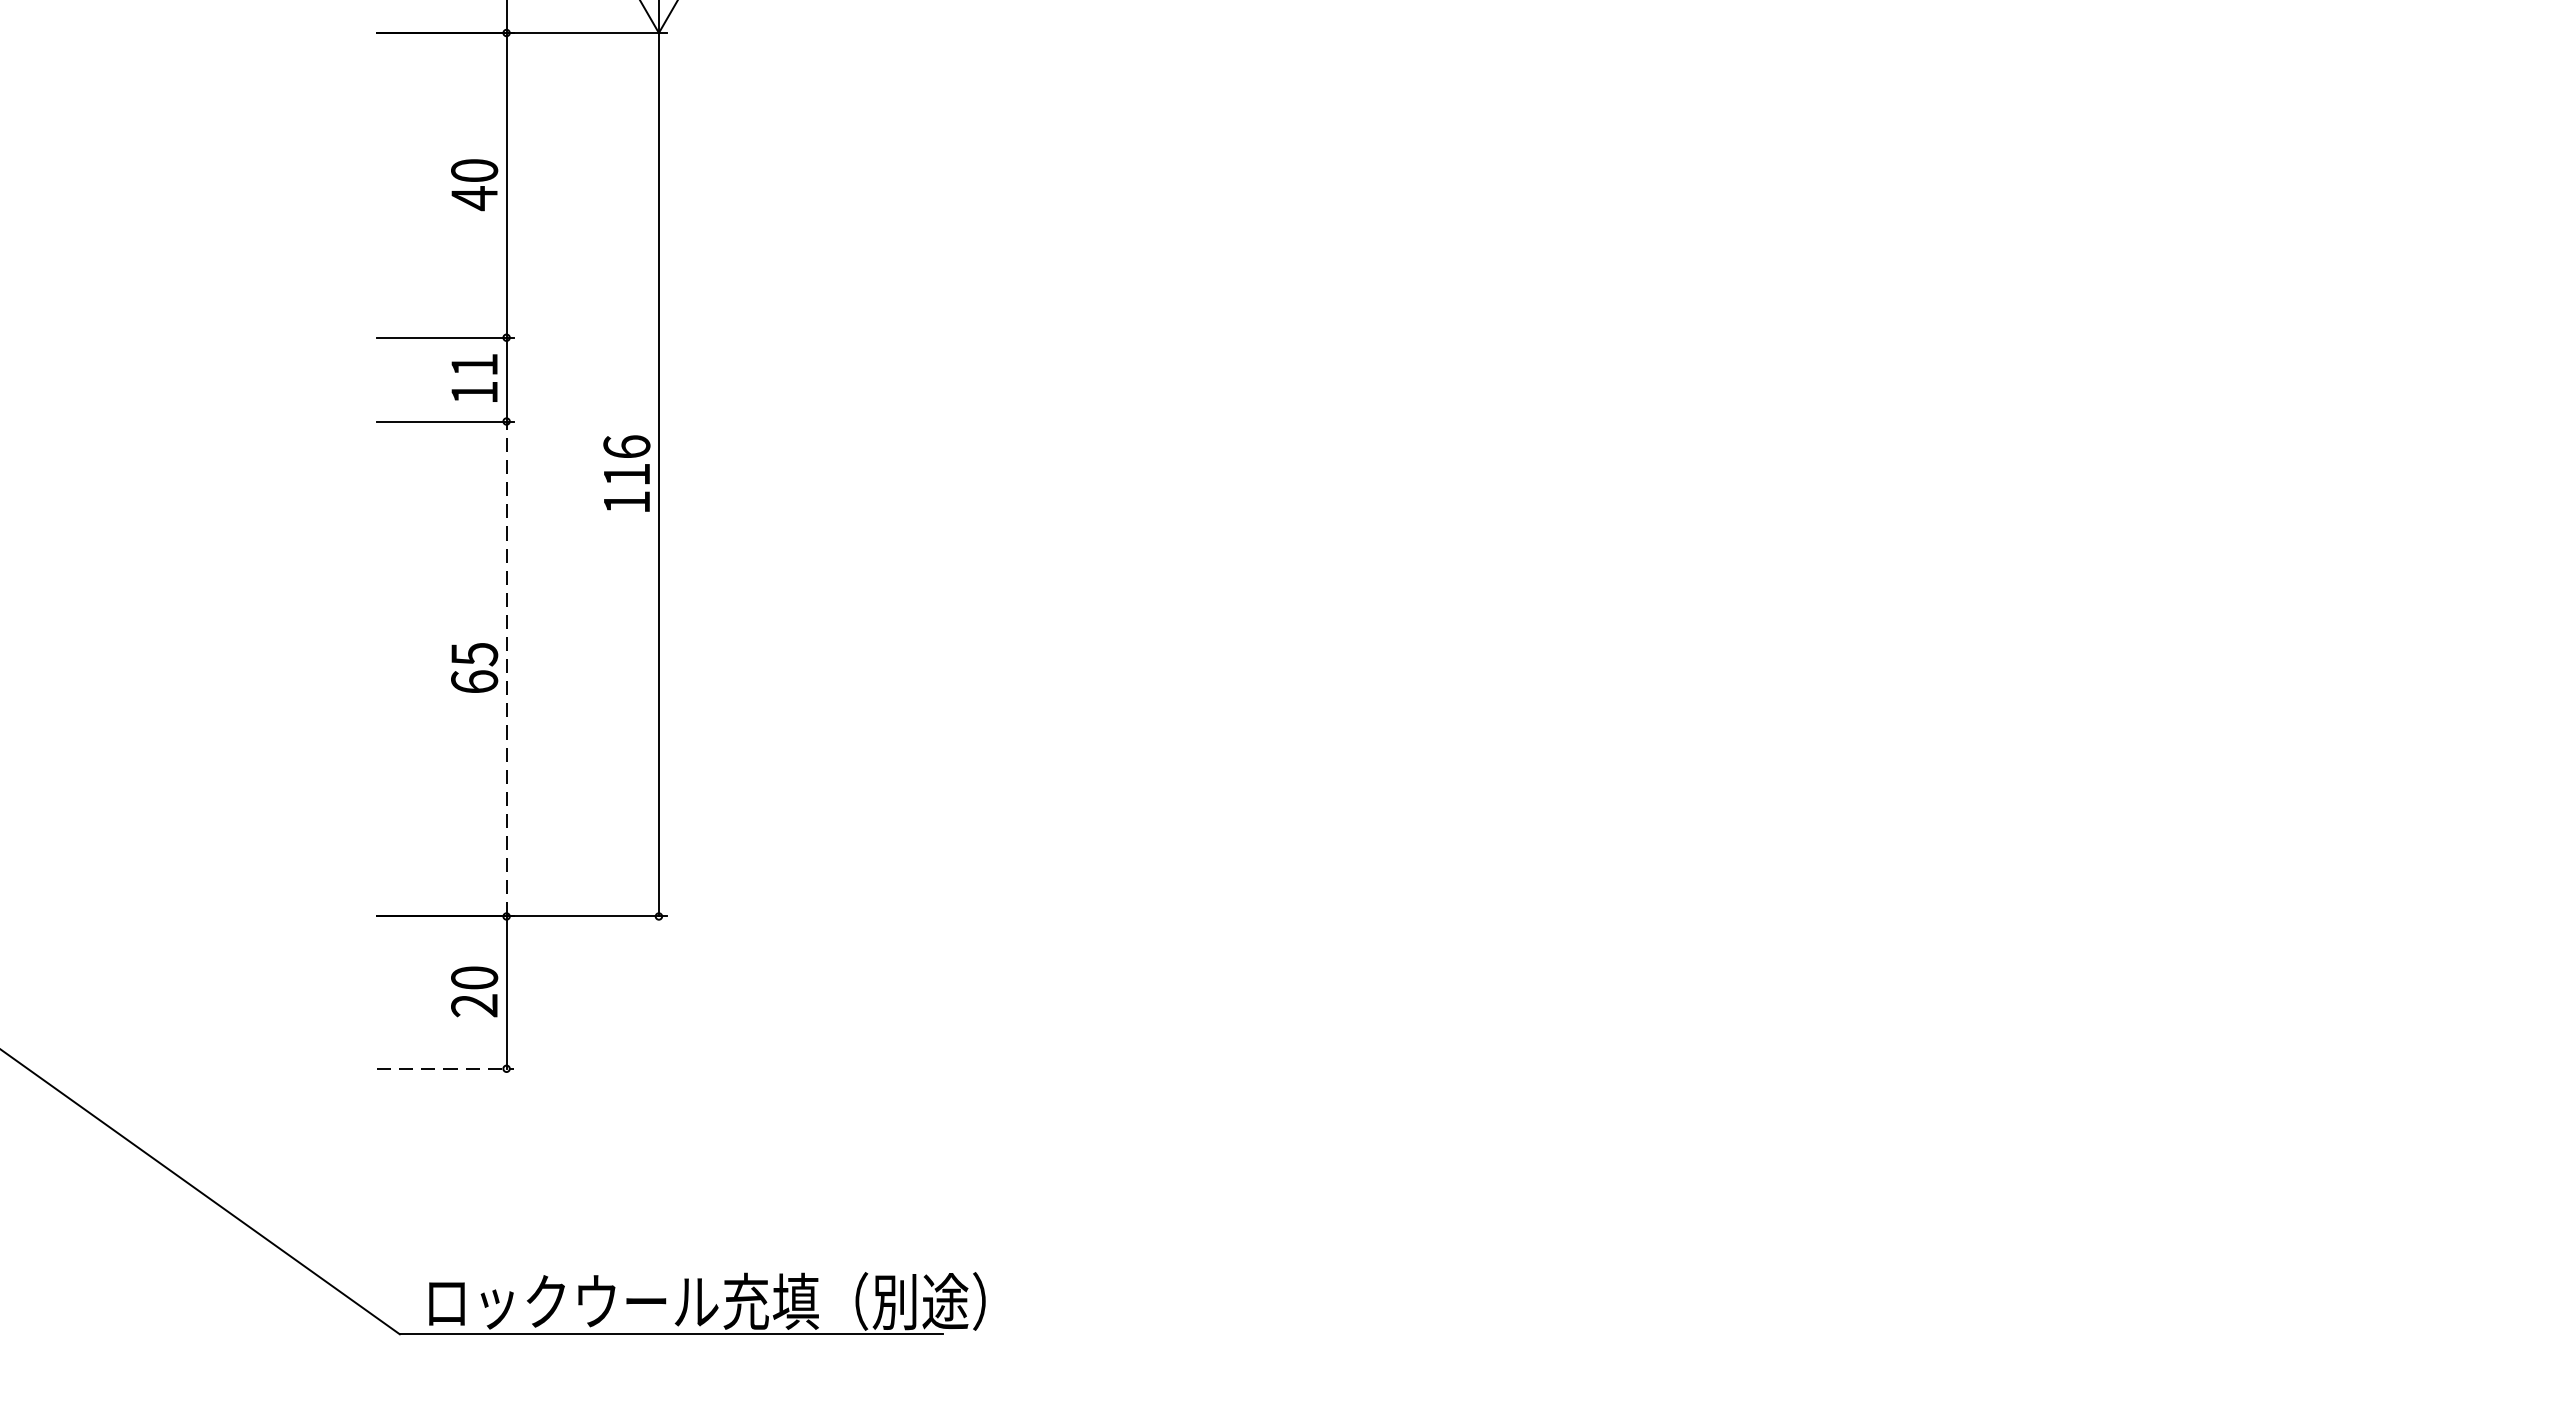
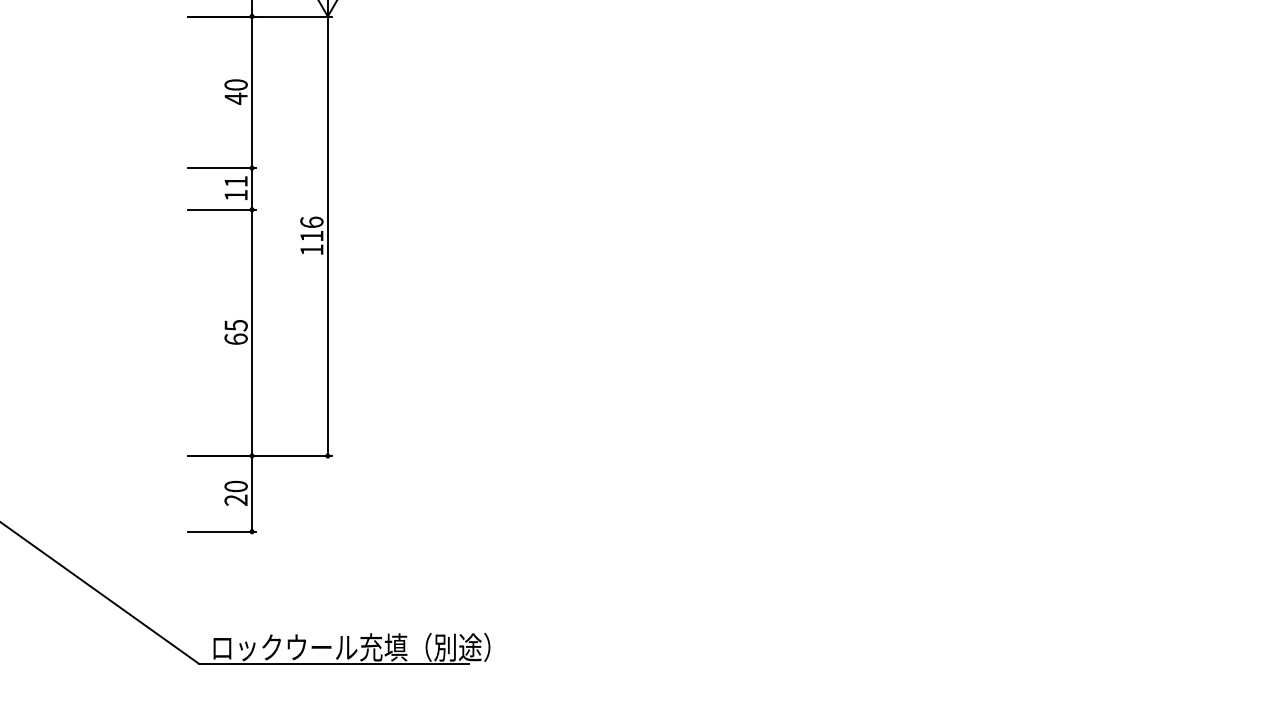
line: (507, 668) -> (252, 332), dashed -> solid
line: (447, 1068) -> (222, 531), dashed -> solid

